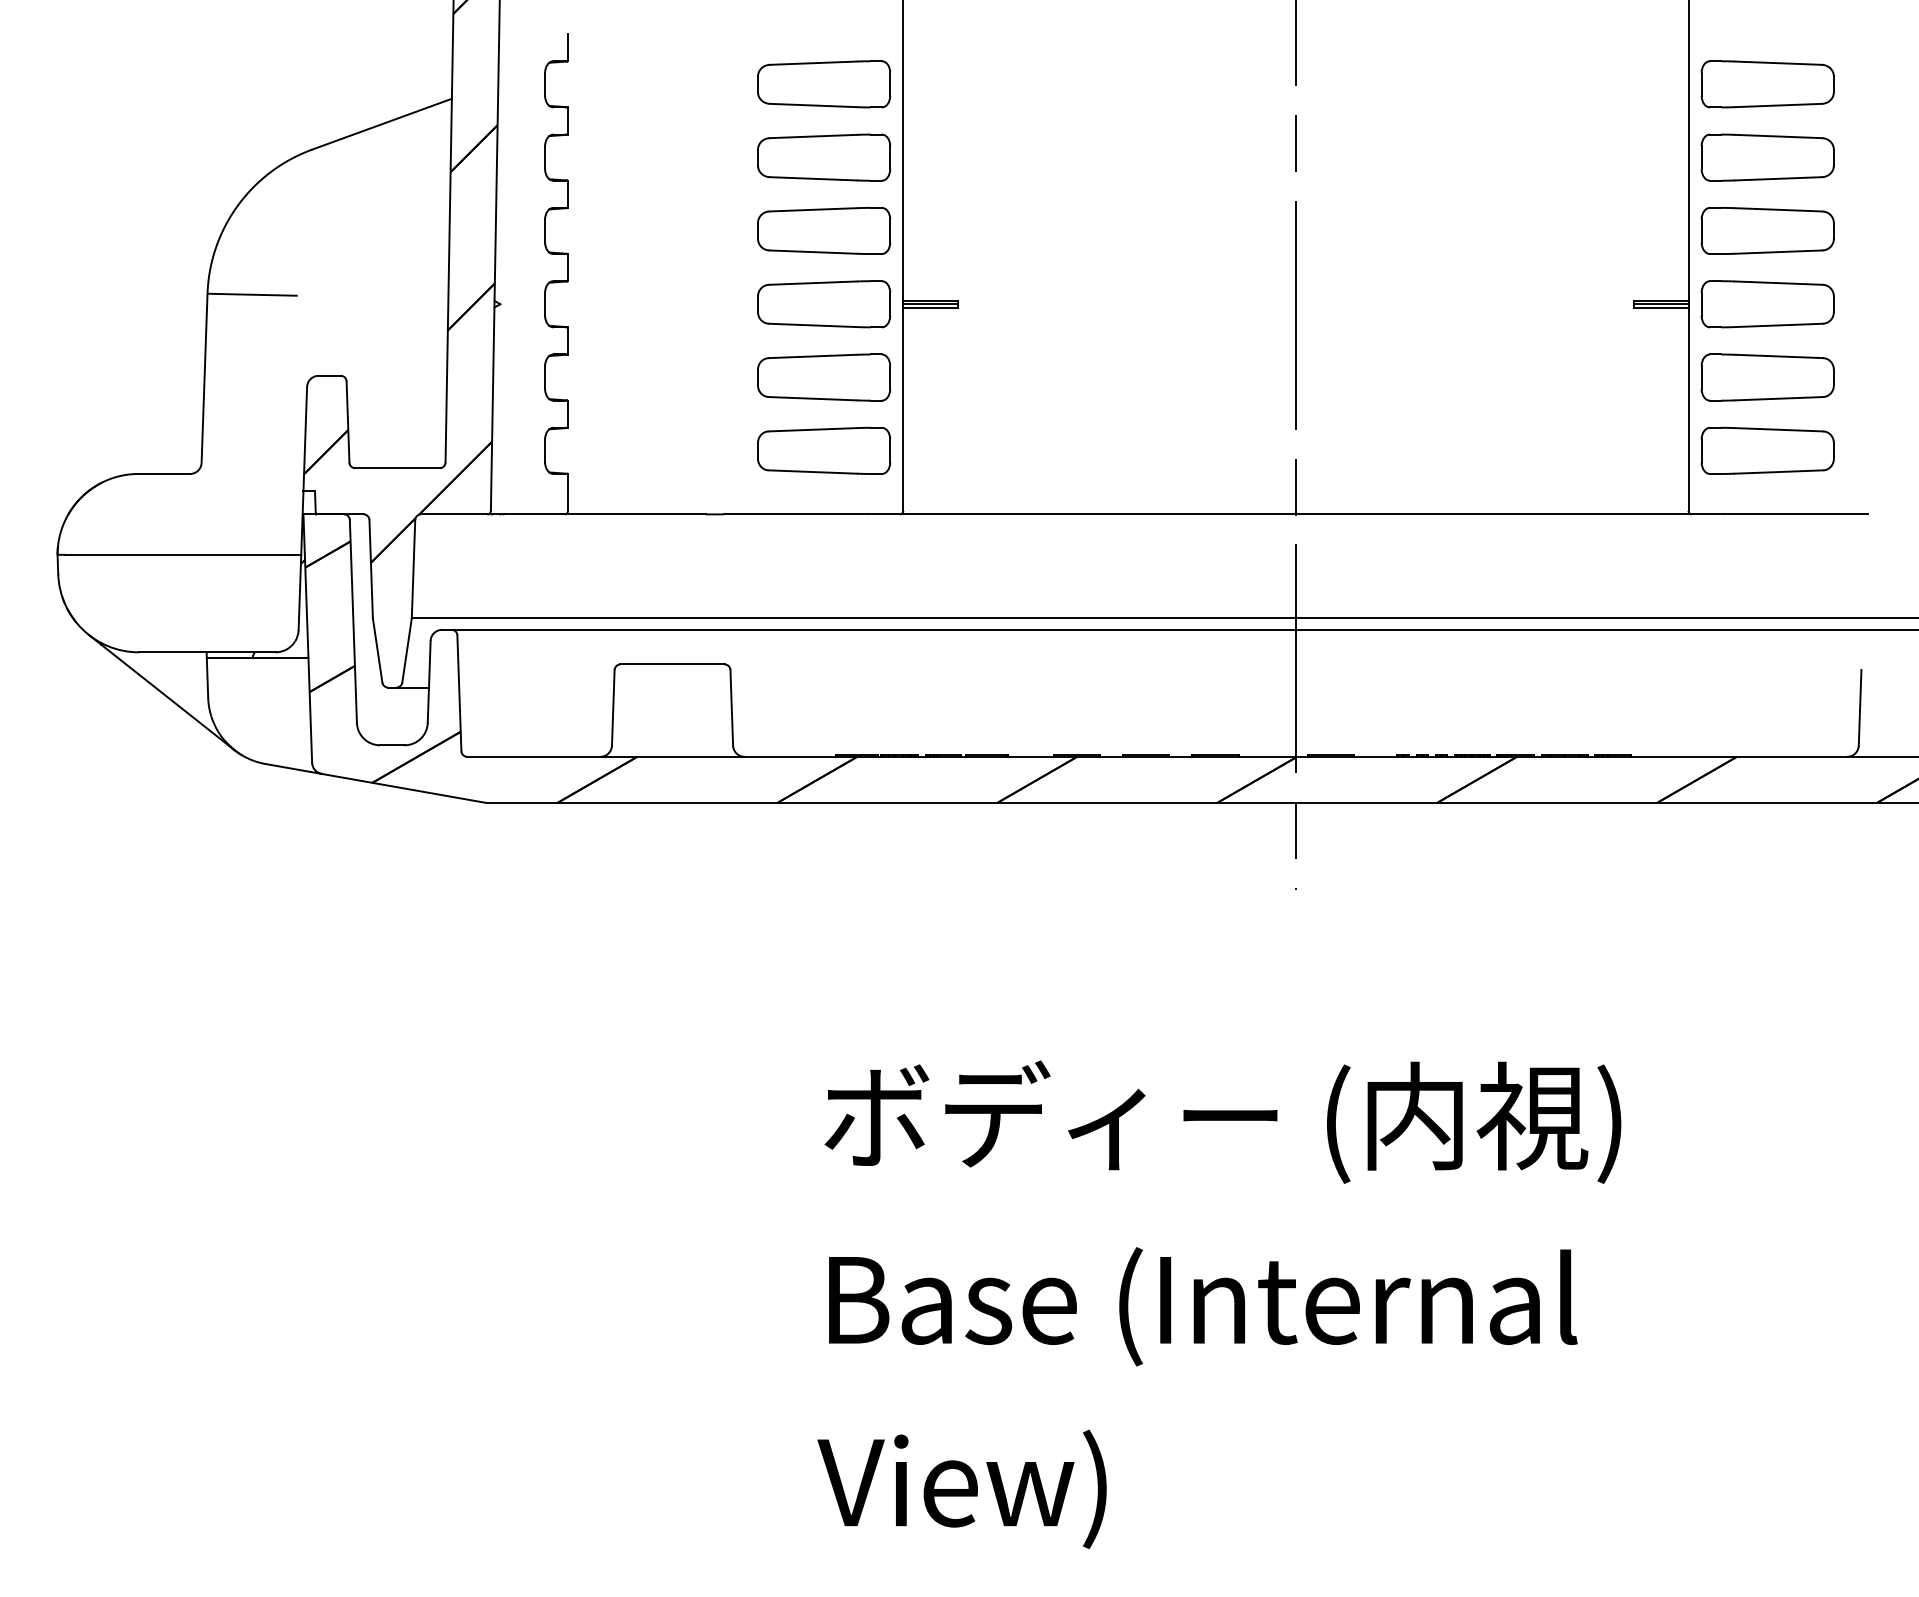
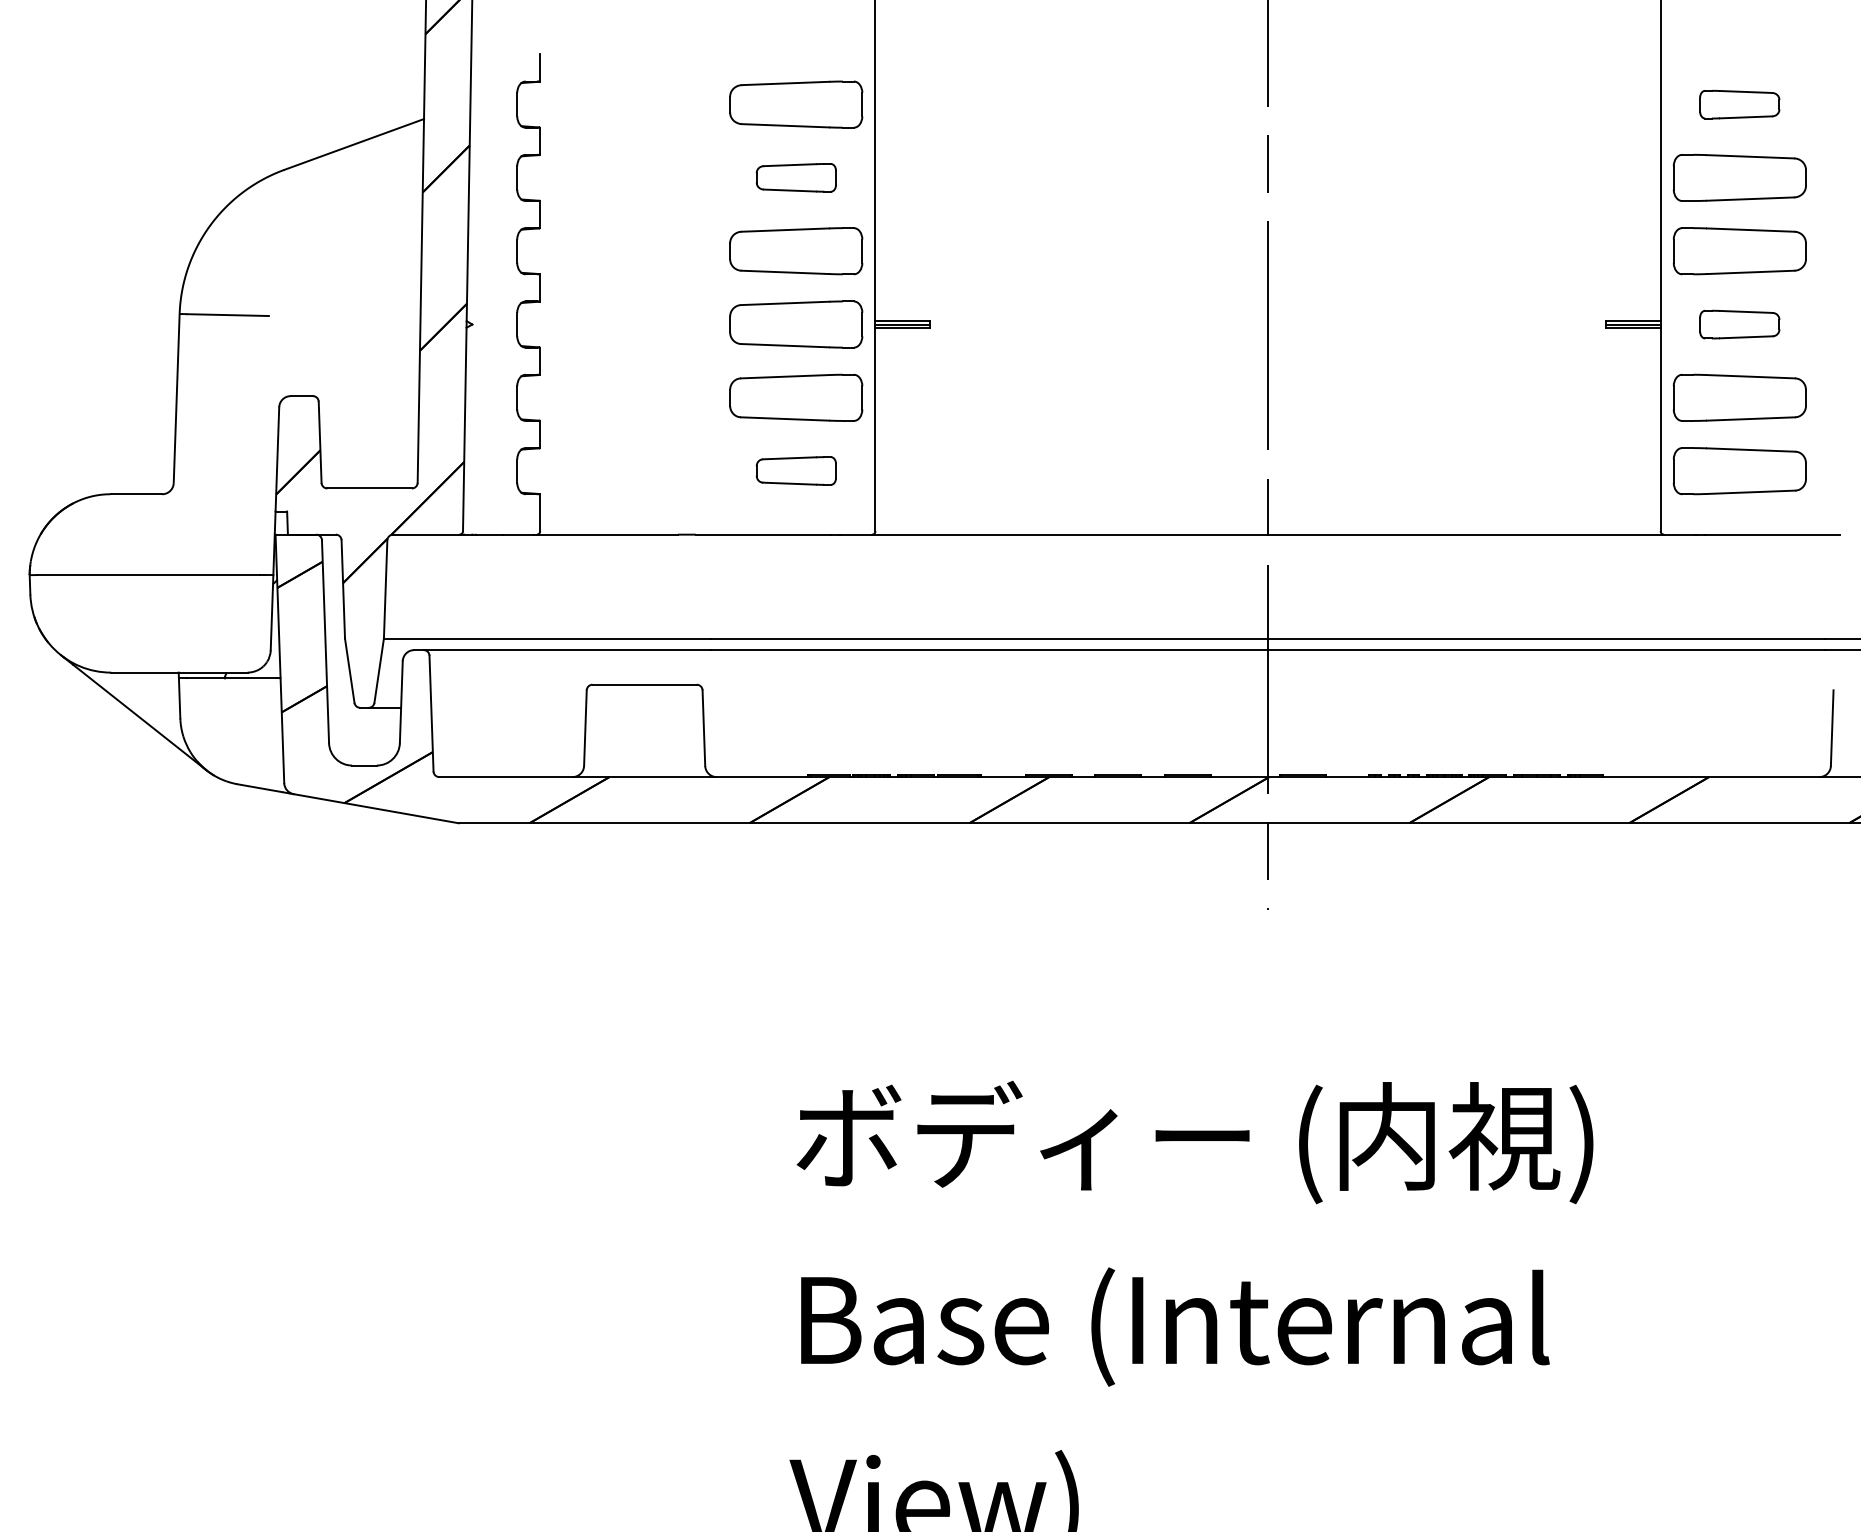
part: (1767, 84) -> (1739, 104), size x0.6
part: (824, 157) -> (796, 177), size x0.6
part: (1767, 304) -> (1739, 324), size x0.6
part: (824, 450) -> (796, 470), size x0.6

